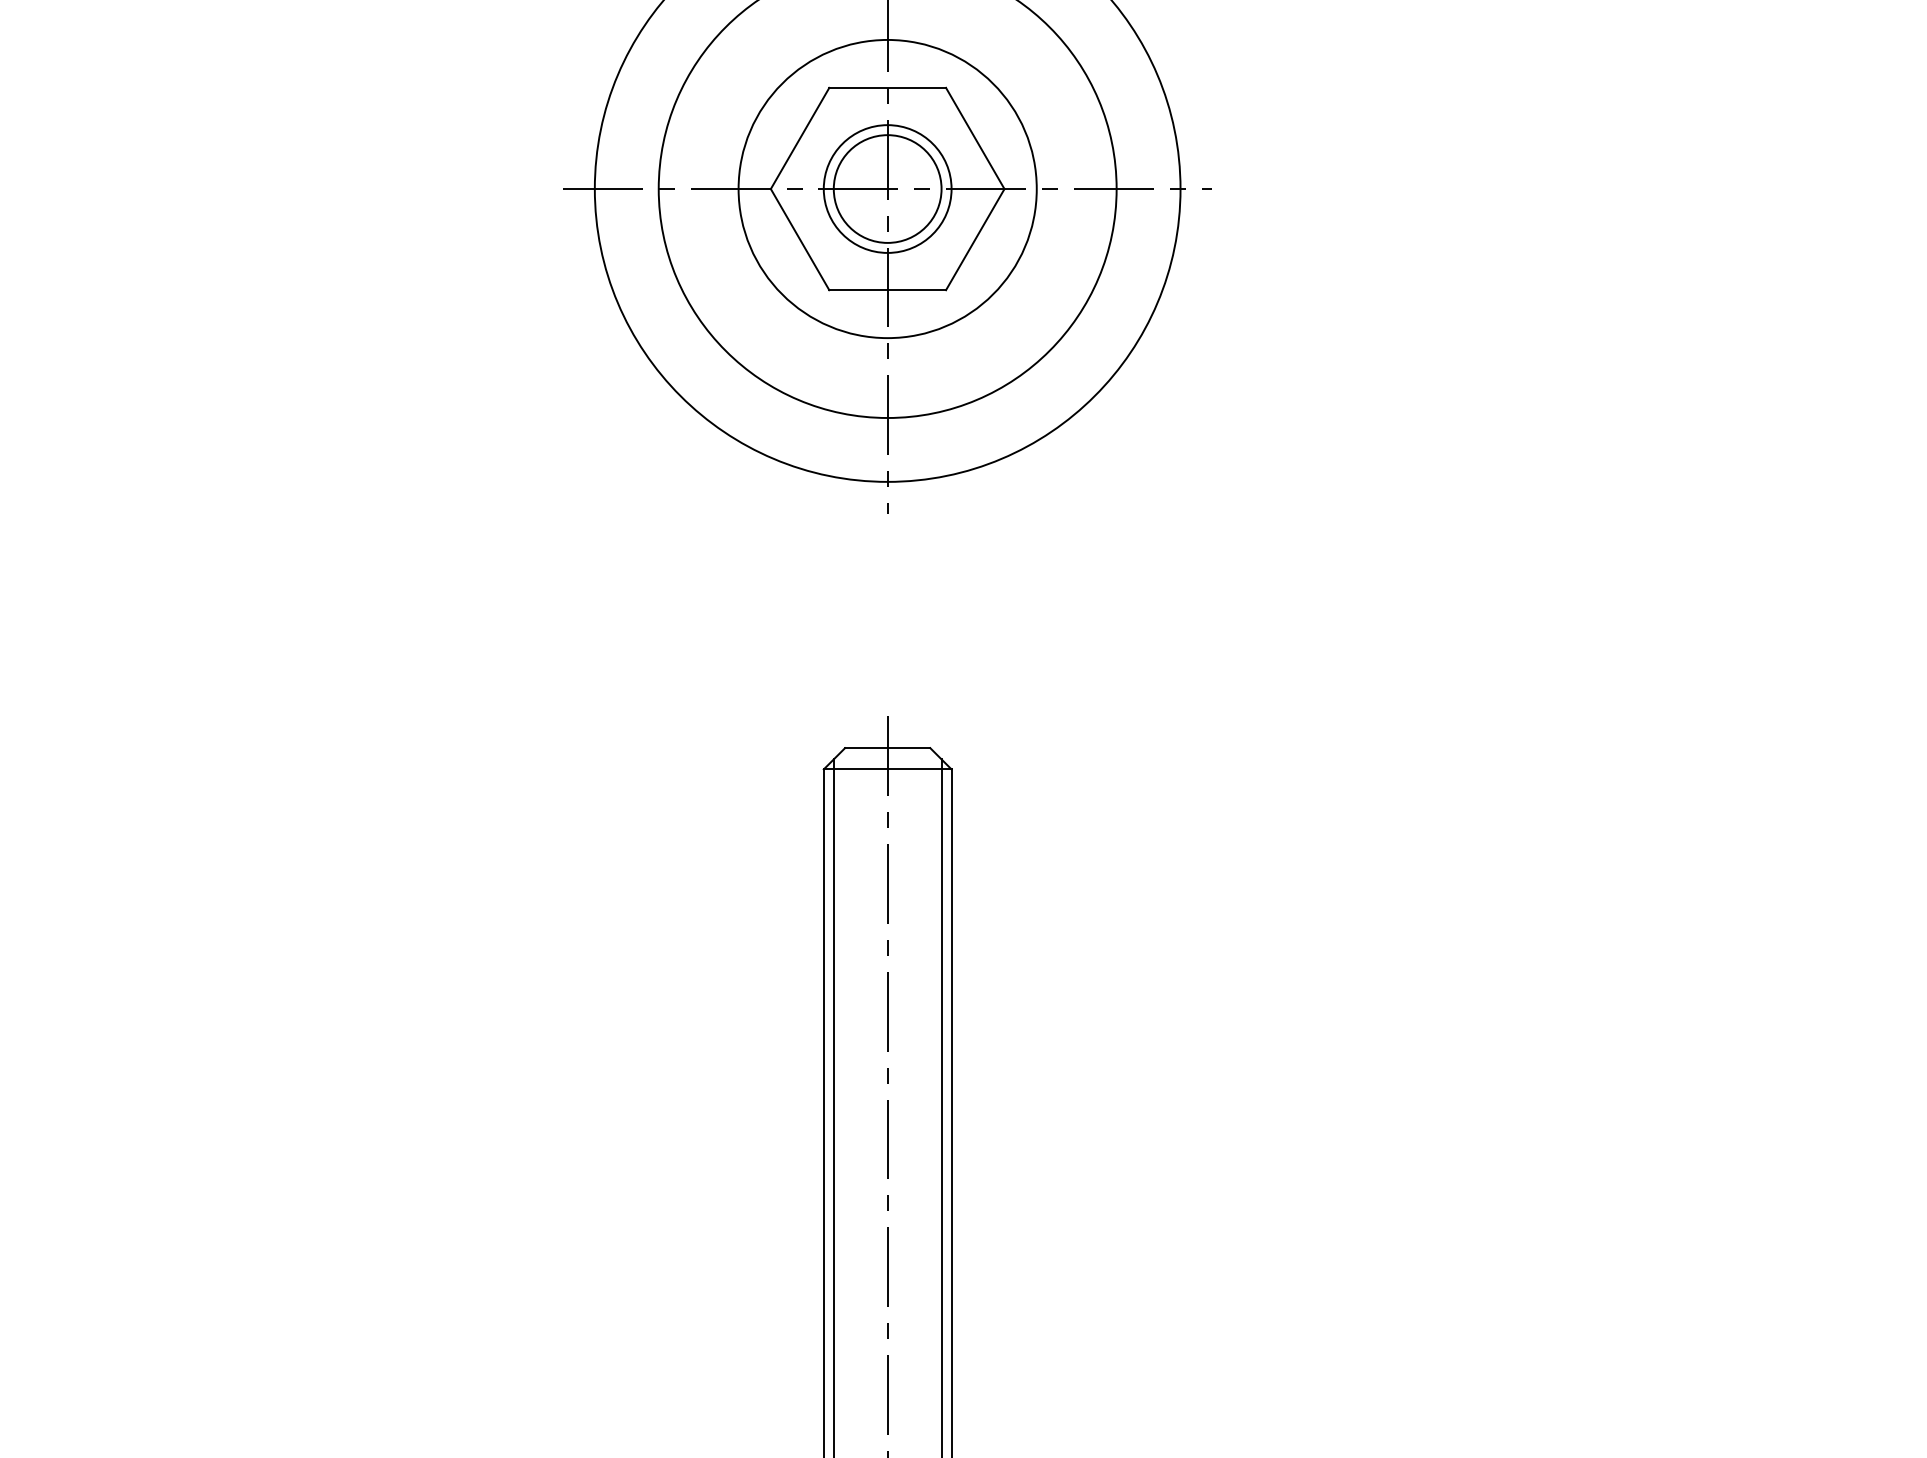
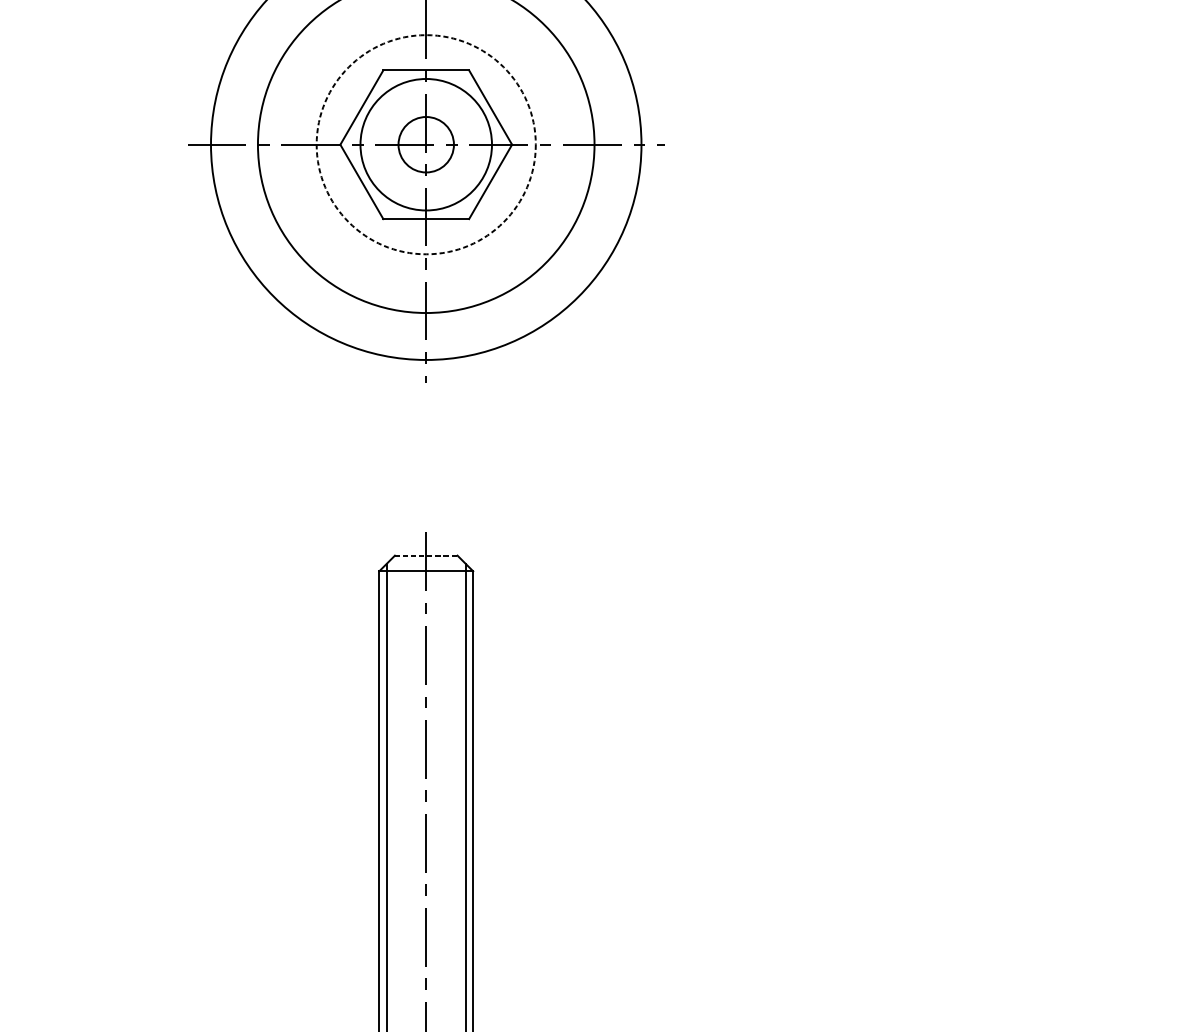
circle: (887, 188) -> (426, 144), size x0.7
circle: (887, 188) -> (426, 144), size x1.4
circle: (887, 188) -> (426, 144), solid -> dashed
line: (887, 748) -> (426, 555), solid -> dashed

